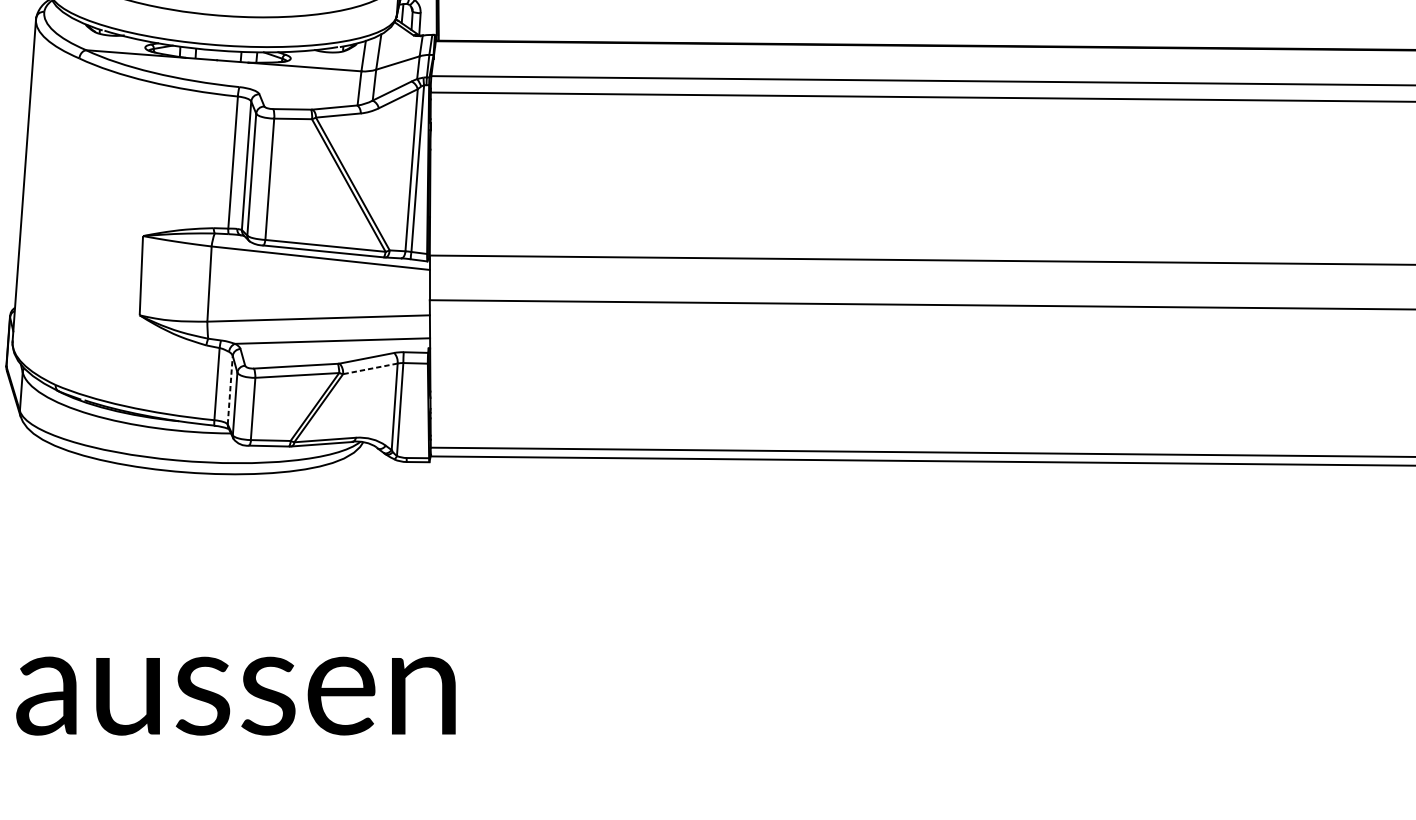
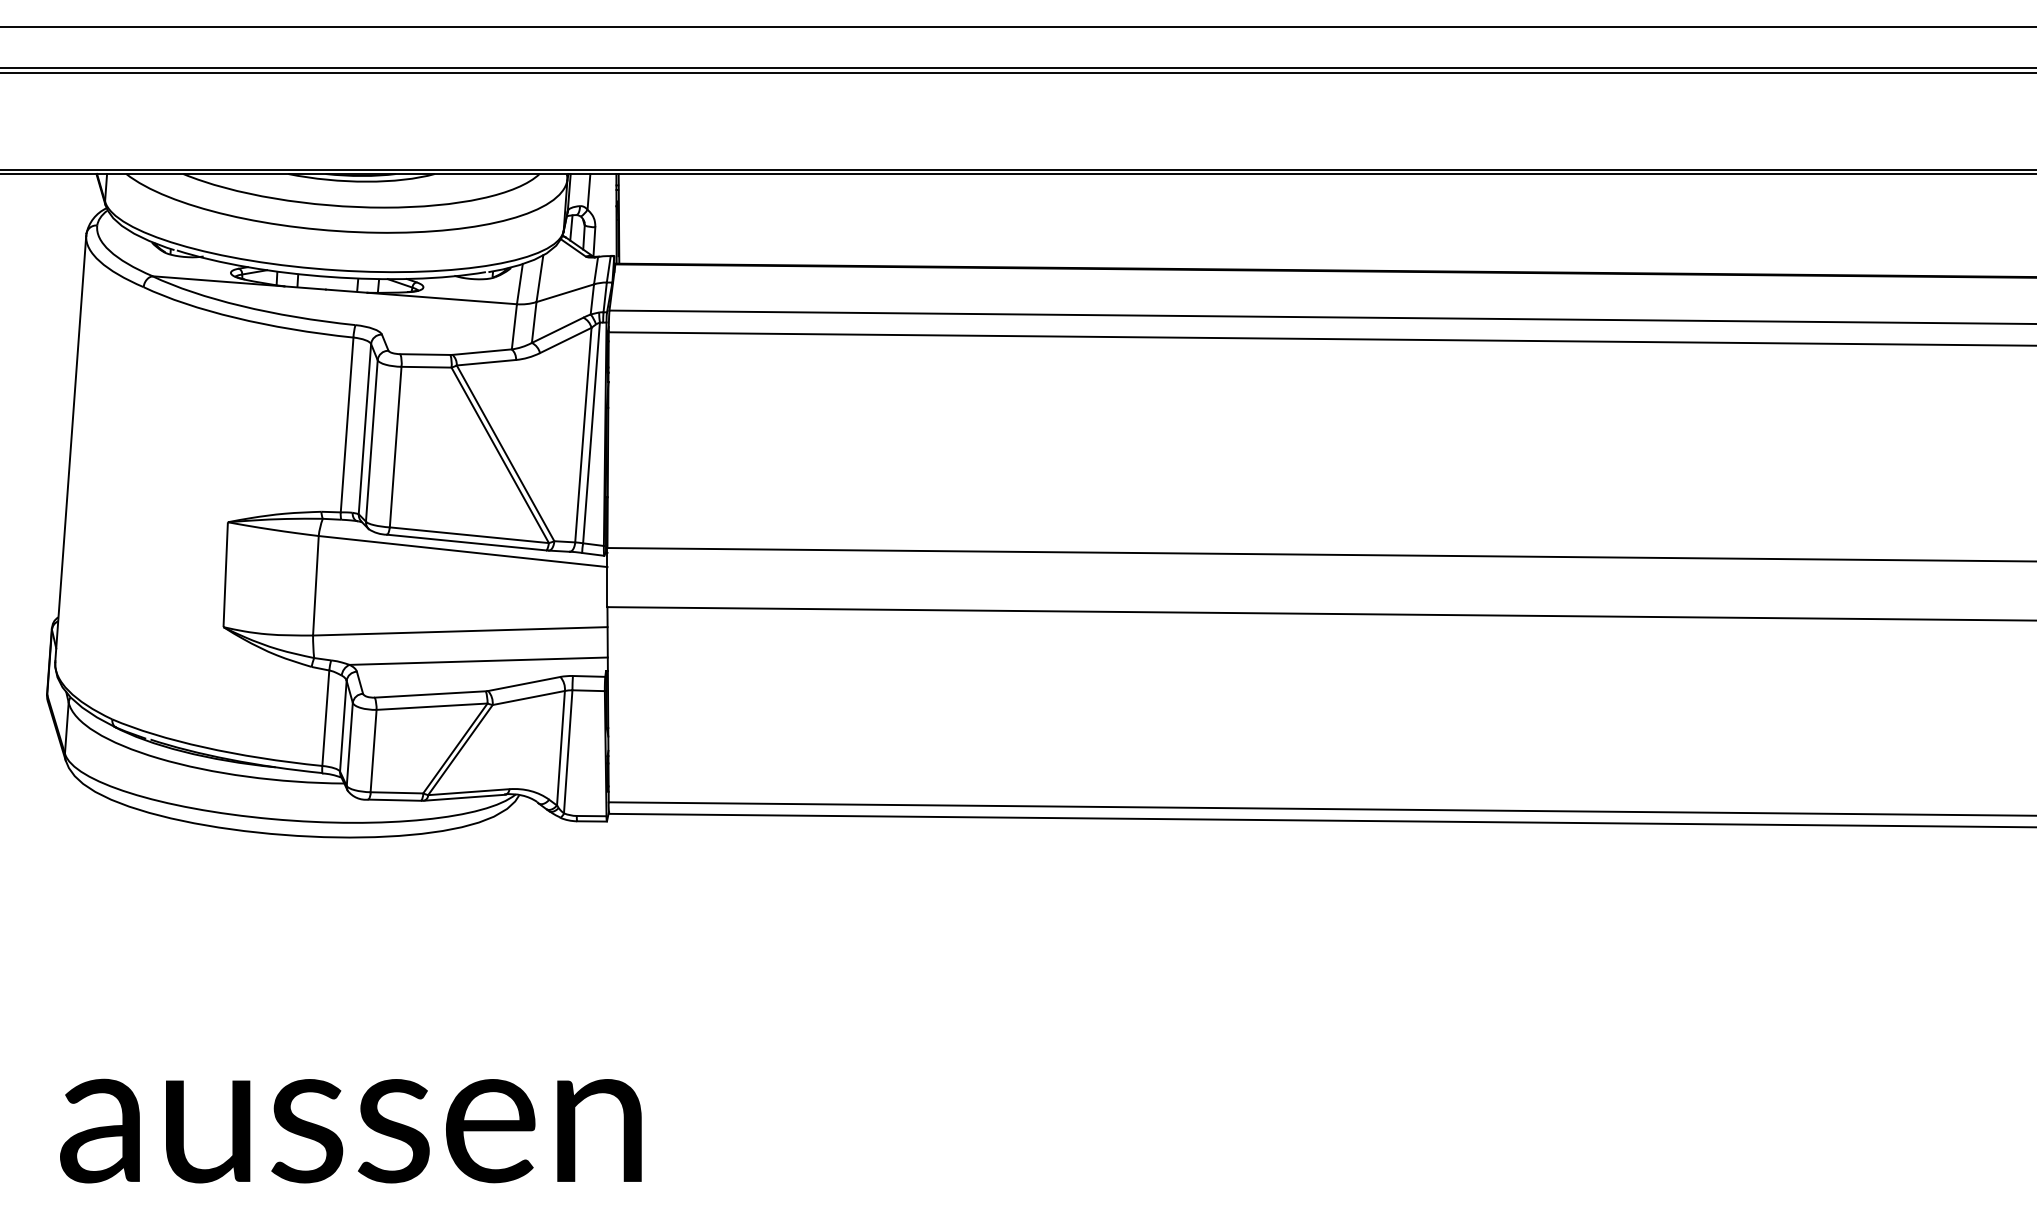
line: (370, 369) -> (528, 698), dashed -> solid
line: (230, 390) -> (343, 726), dashed -> solid

